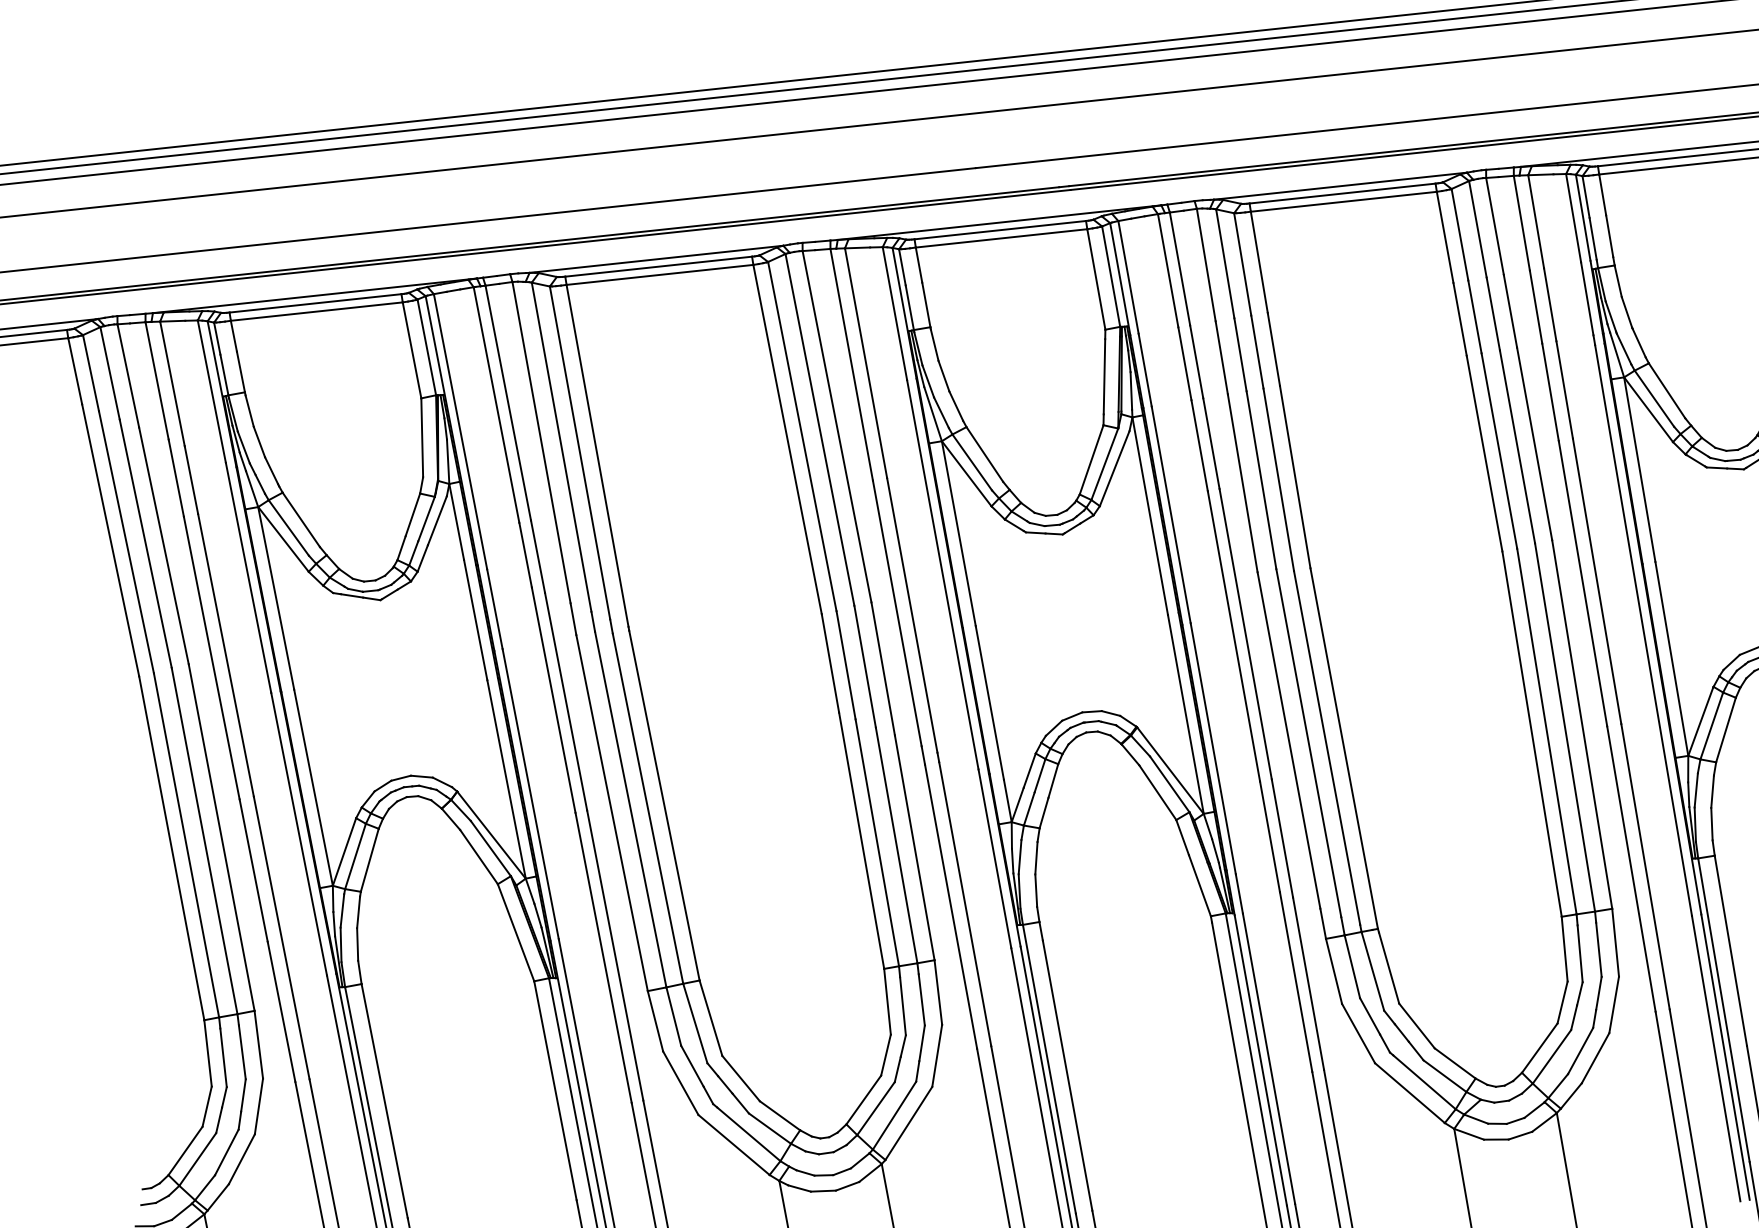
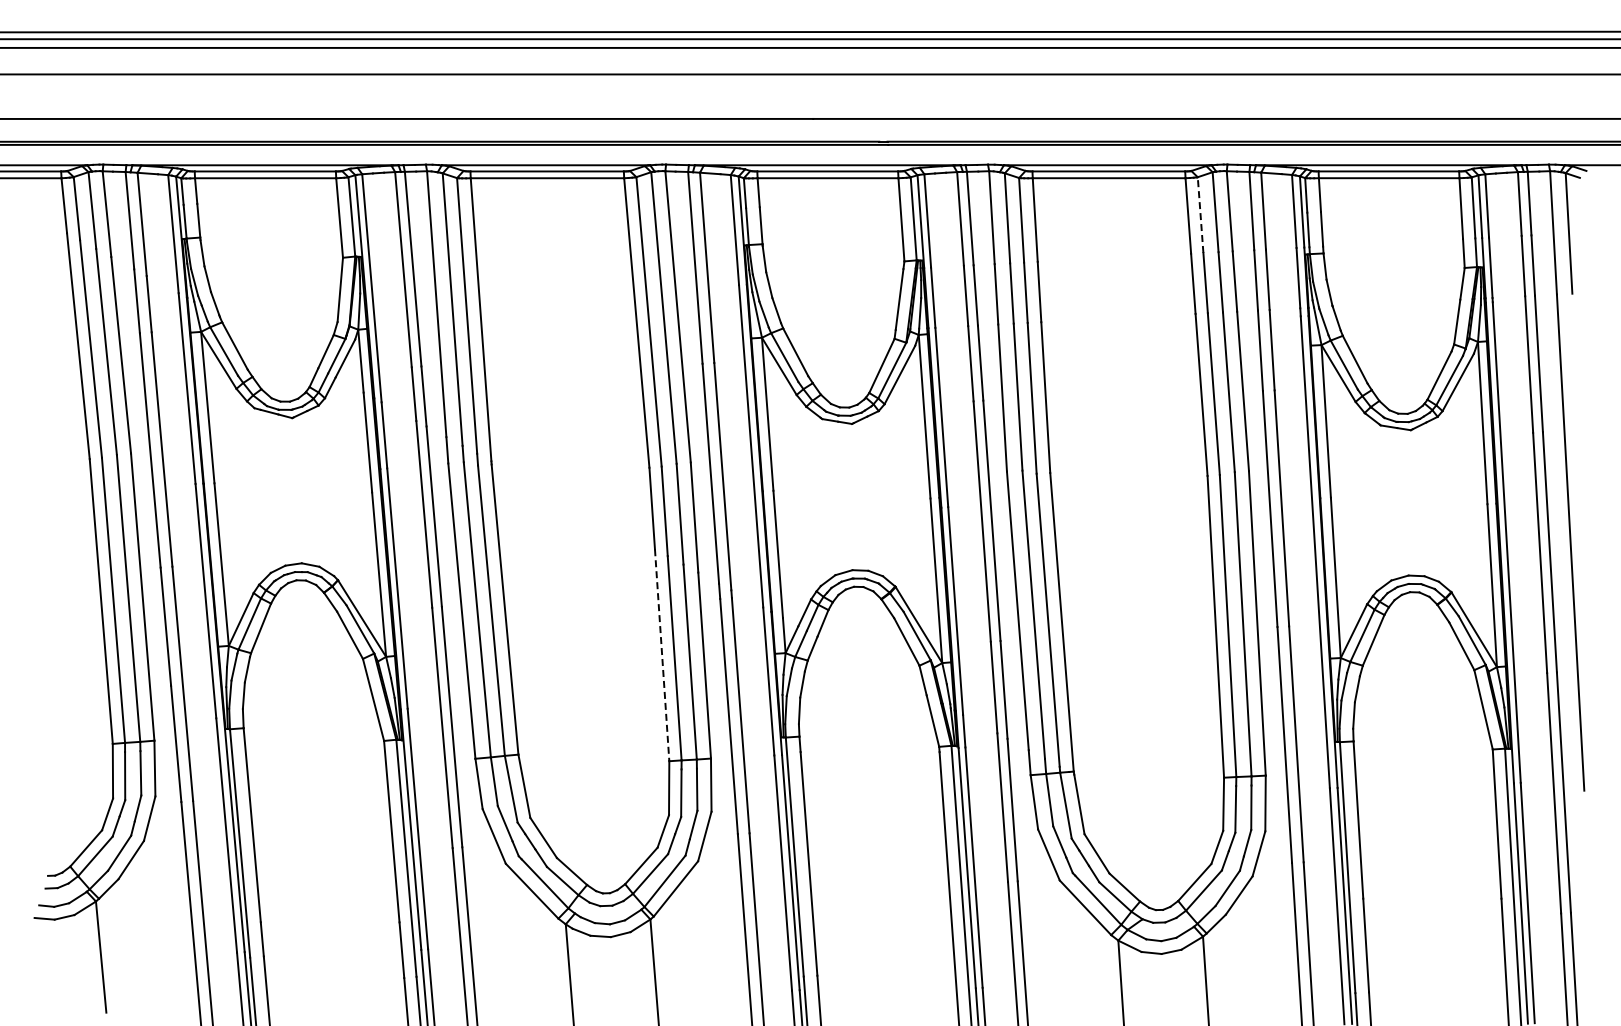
line: (1459, 235) -> (1200, 215), solid -> dashed
line: (862, 841) -> (662, 655), solid -> dashed

